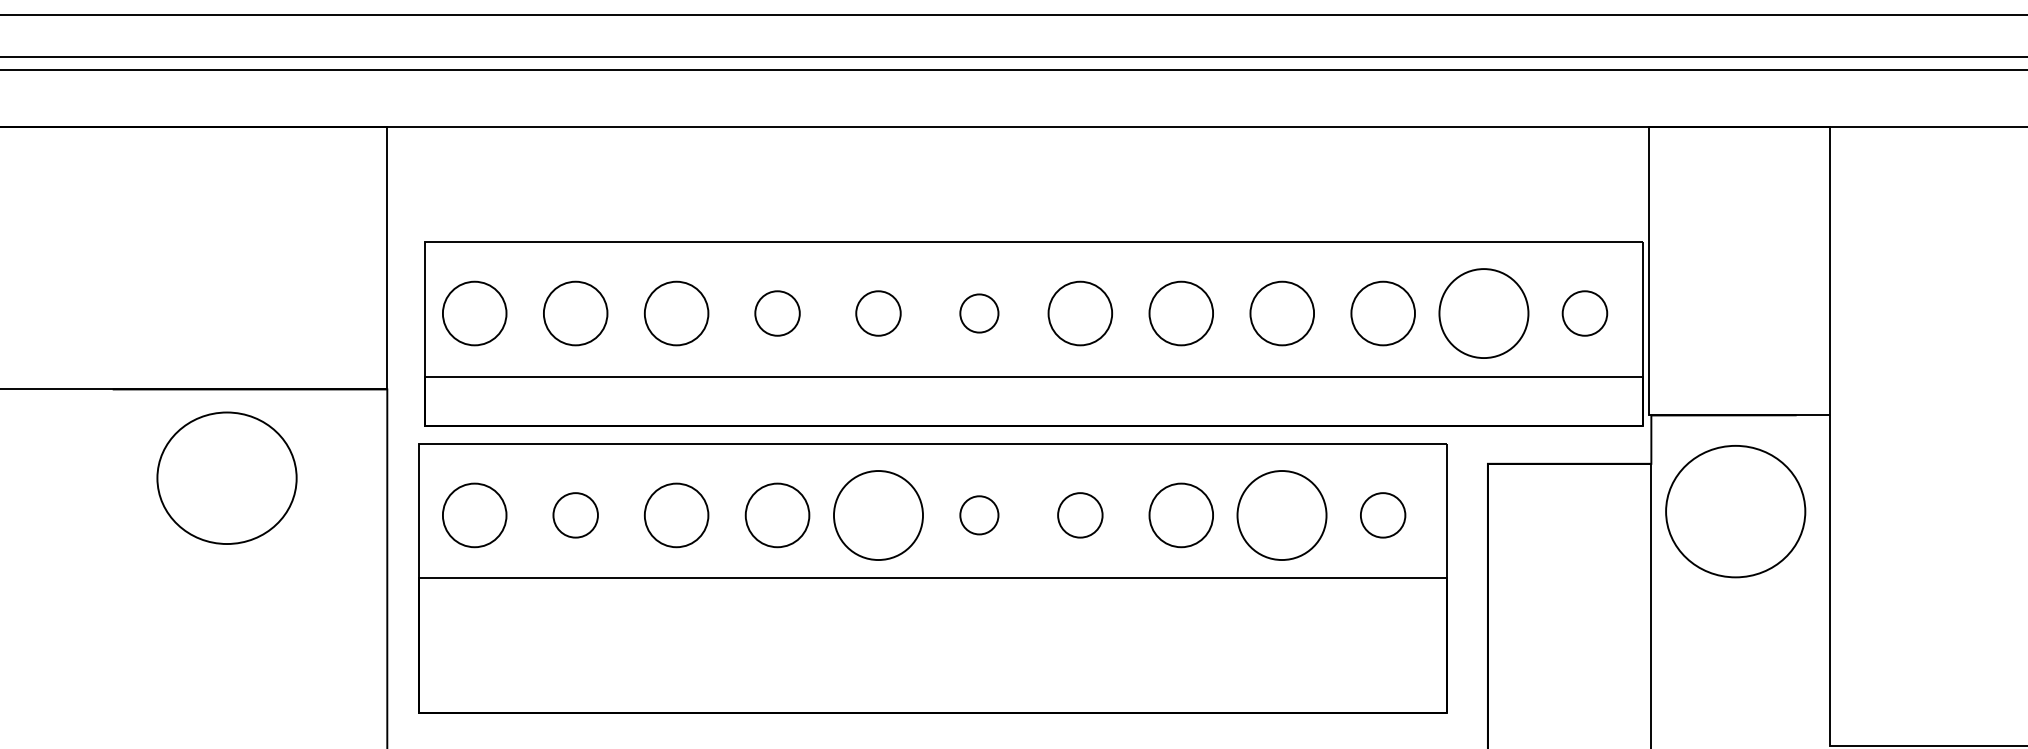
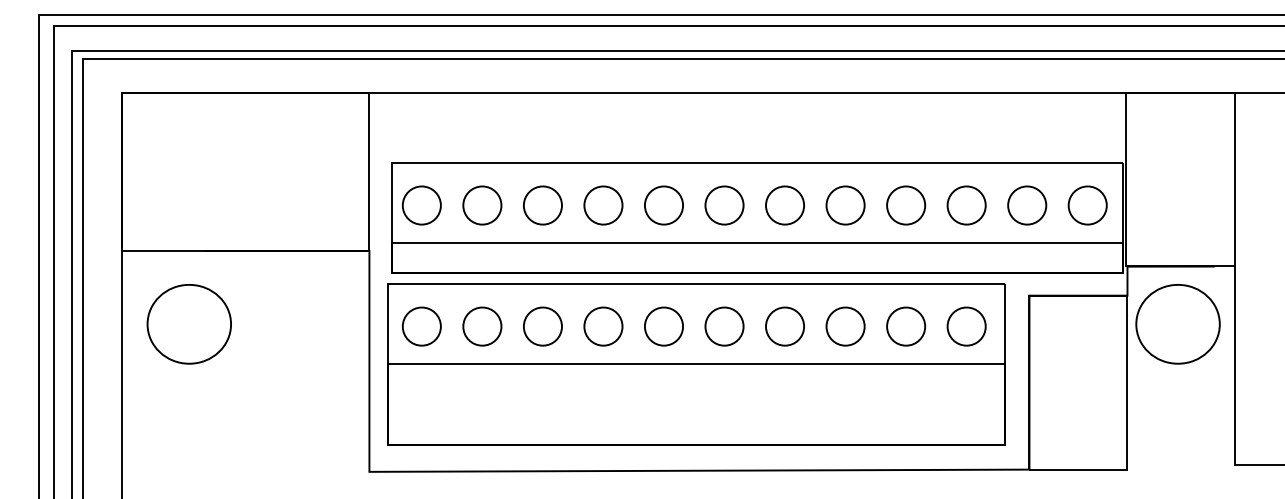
part: (777, 313) -> (603, 205), size x1.43
part: (877, 313) -> (663, 205), size x1.43
part: (979, 313) -> (724, 205), size x1.67
part: (1484, 313) -> (1027, 205), size x0.71
part: (1584, 313) -> (1087, 205), size x1.43
part: (225, 478) -> (188, 324), moved
part: (575, 515) -> (482, 326), size x1.43
part: (877, 515) -> (663, 326), size x0.71
part: (979, 515) -> (724, 326), size x1.67
part: (1079, 515) -> (784, 326), size x1.43
part: (1282, 515) -> (906, 326), size x0.71
part: (1382, 515) -> (966, 326), size x1.43

